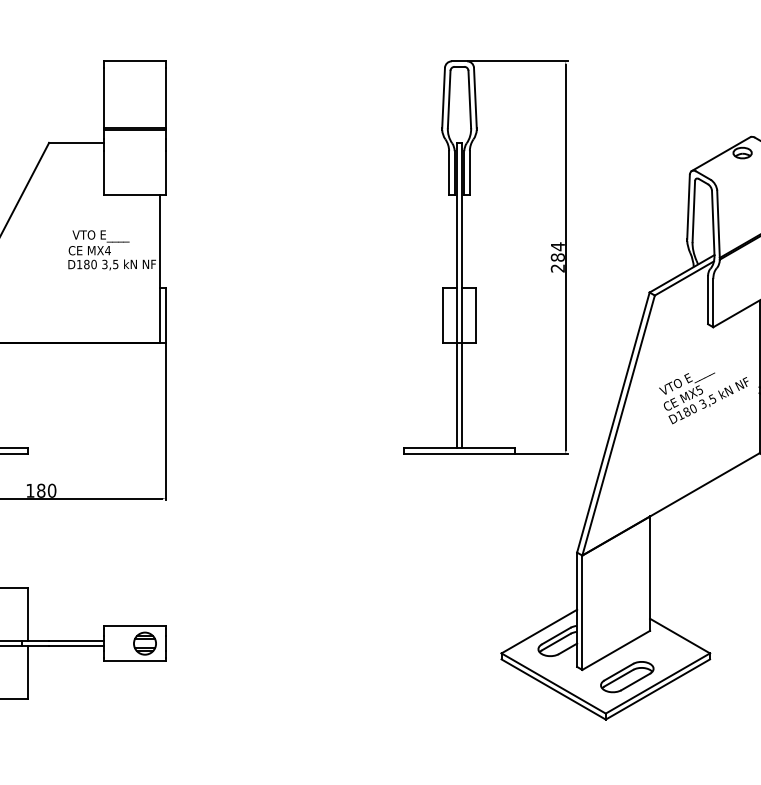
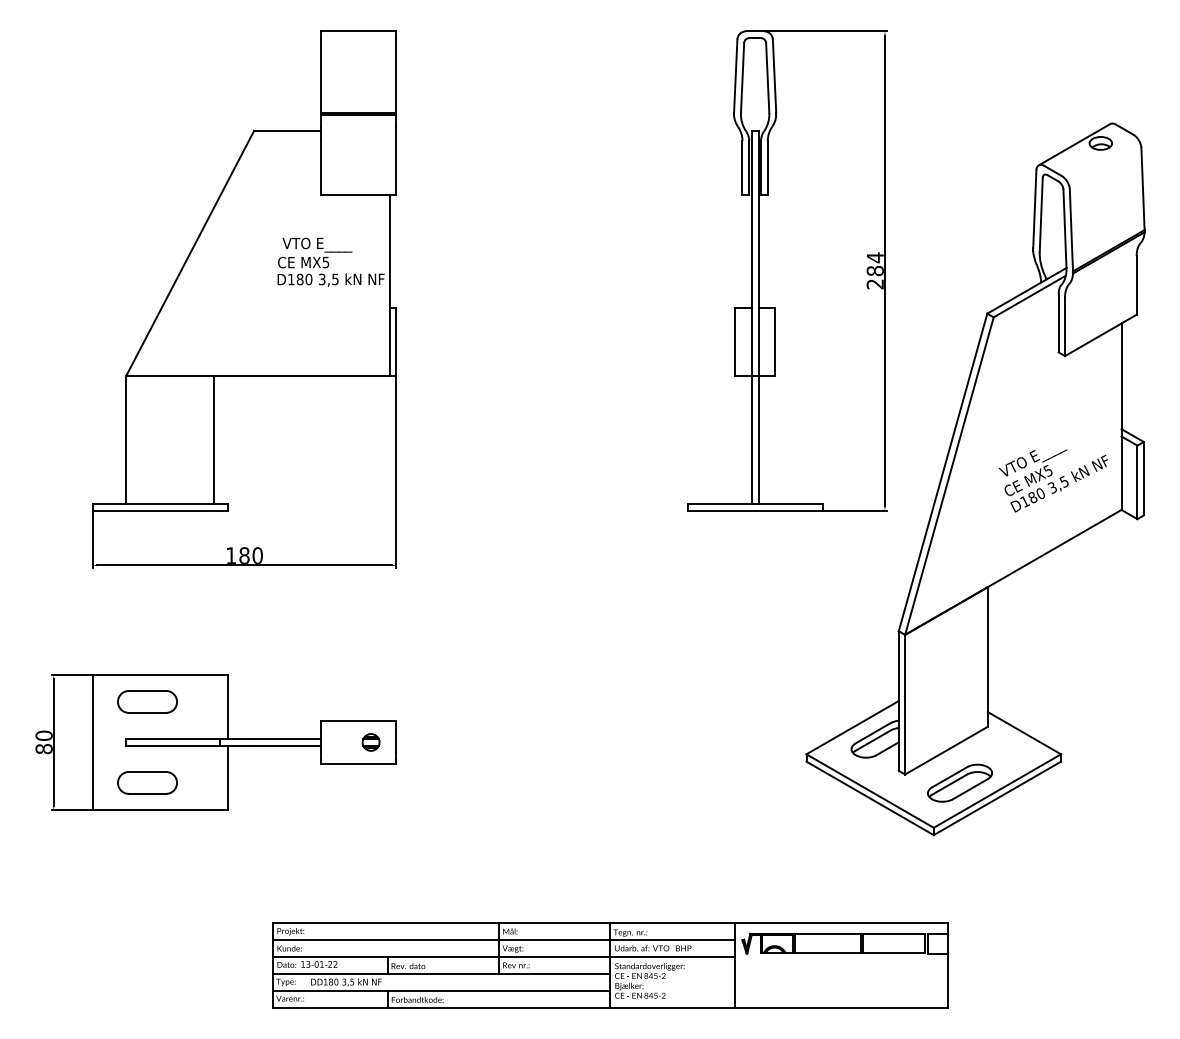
text: (107, 250) -> (325, 262), MX4 -> MX5
line: (16, 395) -> (214, 439), added
text: (703, 398) -> (1052, 480), moved
part: (144, 643) -> (370, 742), size x0.62

